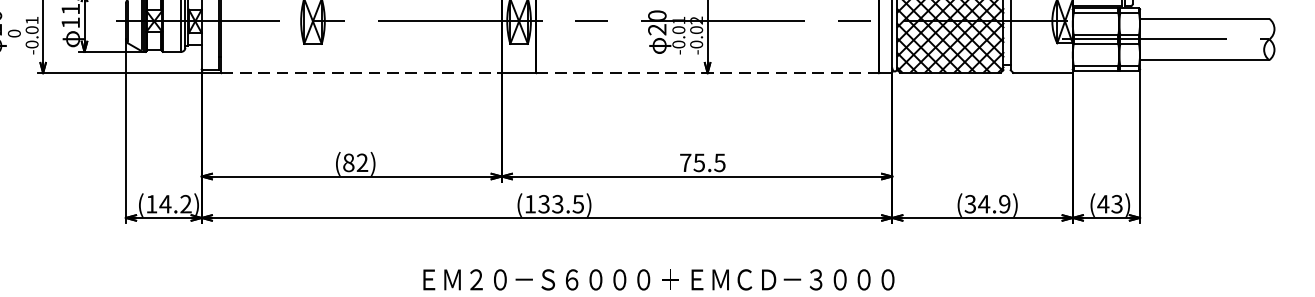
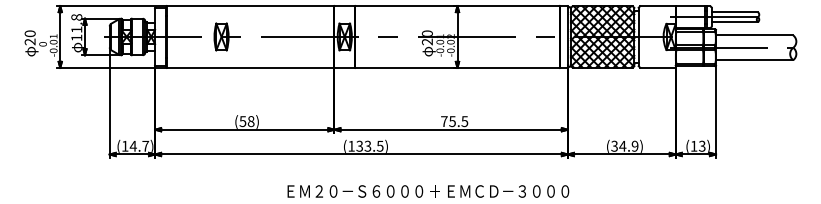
line: (361, 72) -> (250, 67), dashed -> solid
line: (707, 72) -> (457, 67), dashed -> solid
text: (354, 162) -> (246, 121), (82) -> (58)
text: (185, 202) -> (145, 145), (14.2) -> (14.7)
text: (1102, 204) -> (693, 146), (43) -> (13)

